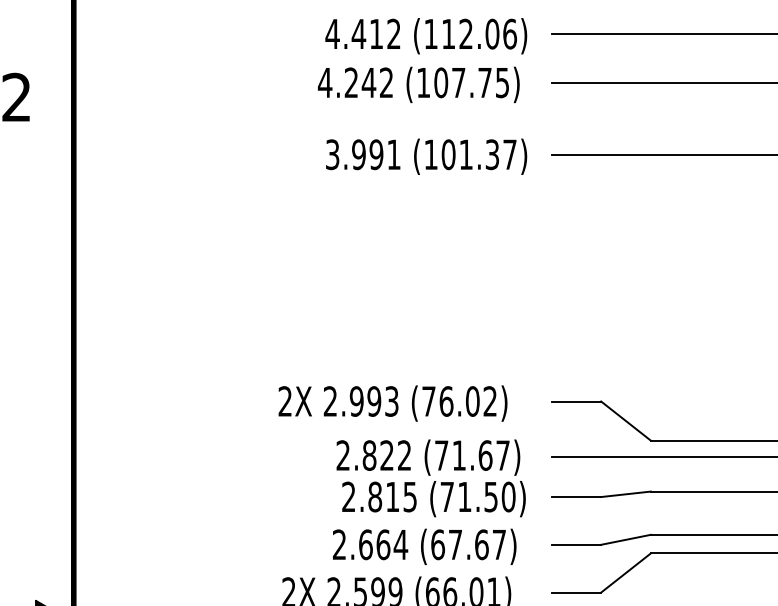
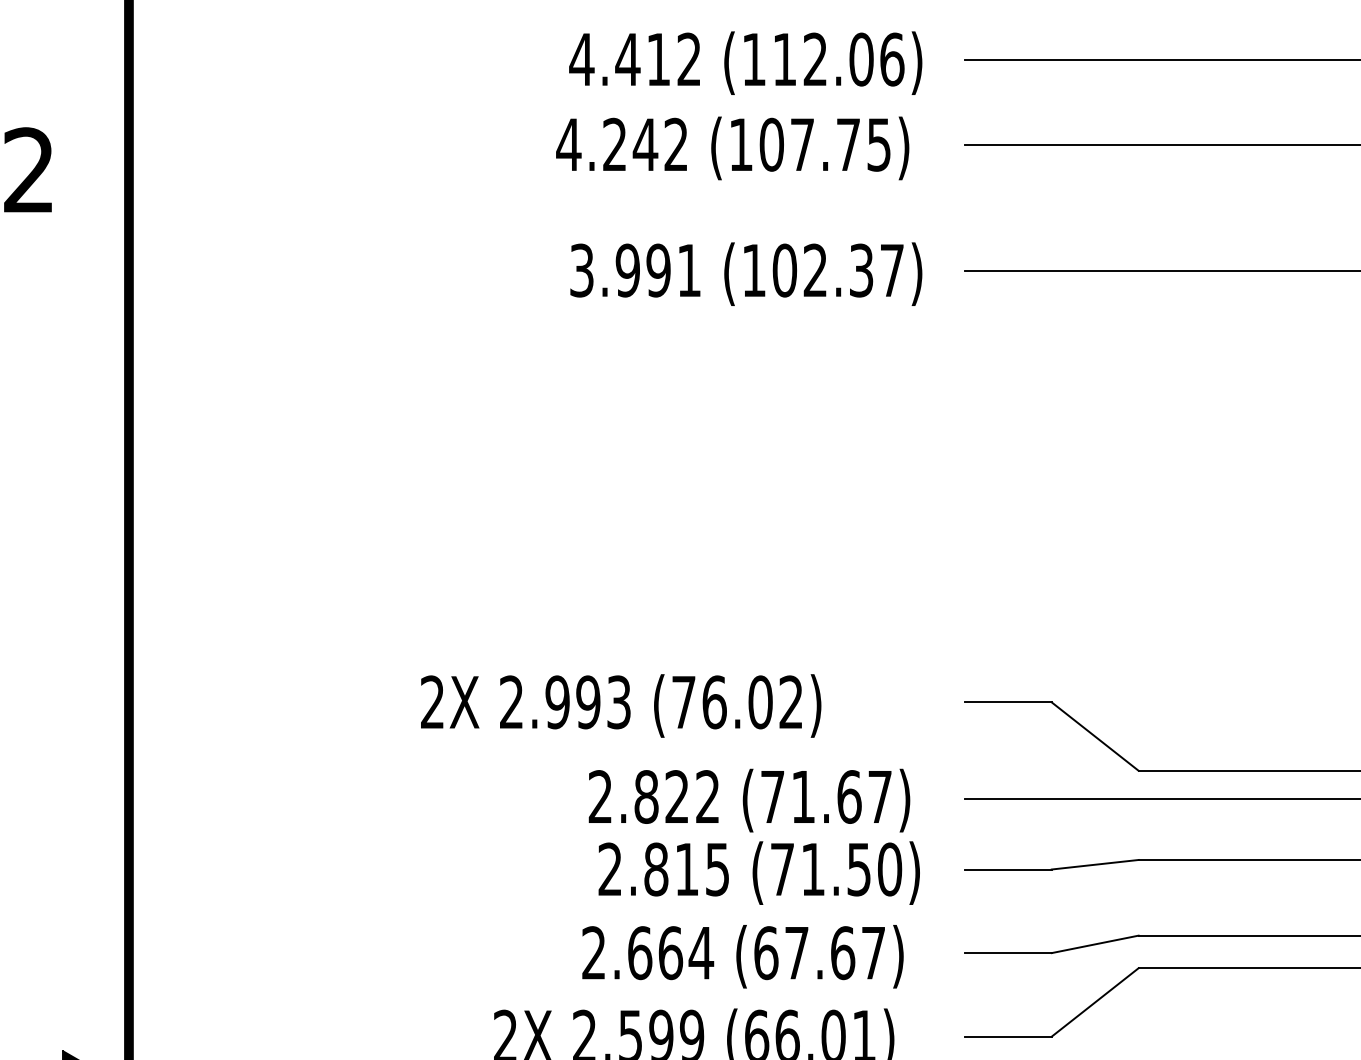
text: (465, 154) -> (814, 270), (101.37) -> (102.37)
text: (392, 403) -> (620, 705), moved

